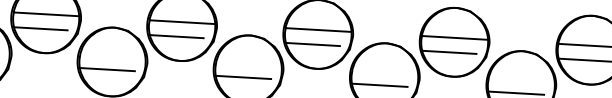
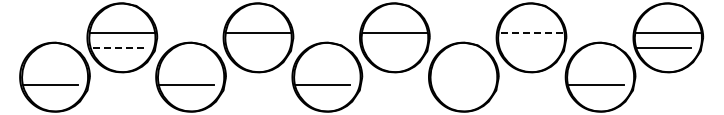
line: (40, 29) -> (117, 48), solid -> dashed
line: (176, 36) -> (253, 48), removed
line: (453, 37) -> (530, 33), solid -> dashed
line: (313, 44) -> (390, 48), removed
line: (449, 52) -> (526, 48), removed
line: (380, 85) -> (459, 85), removed

